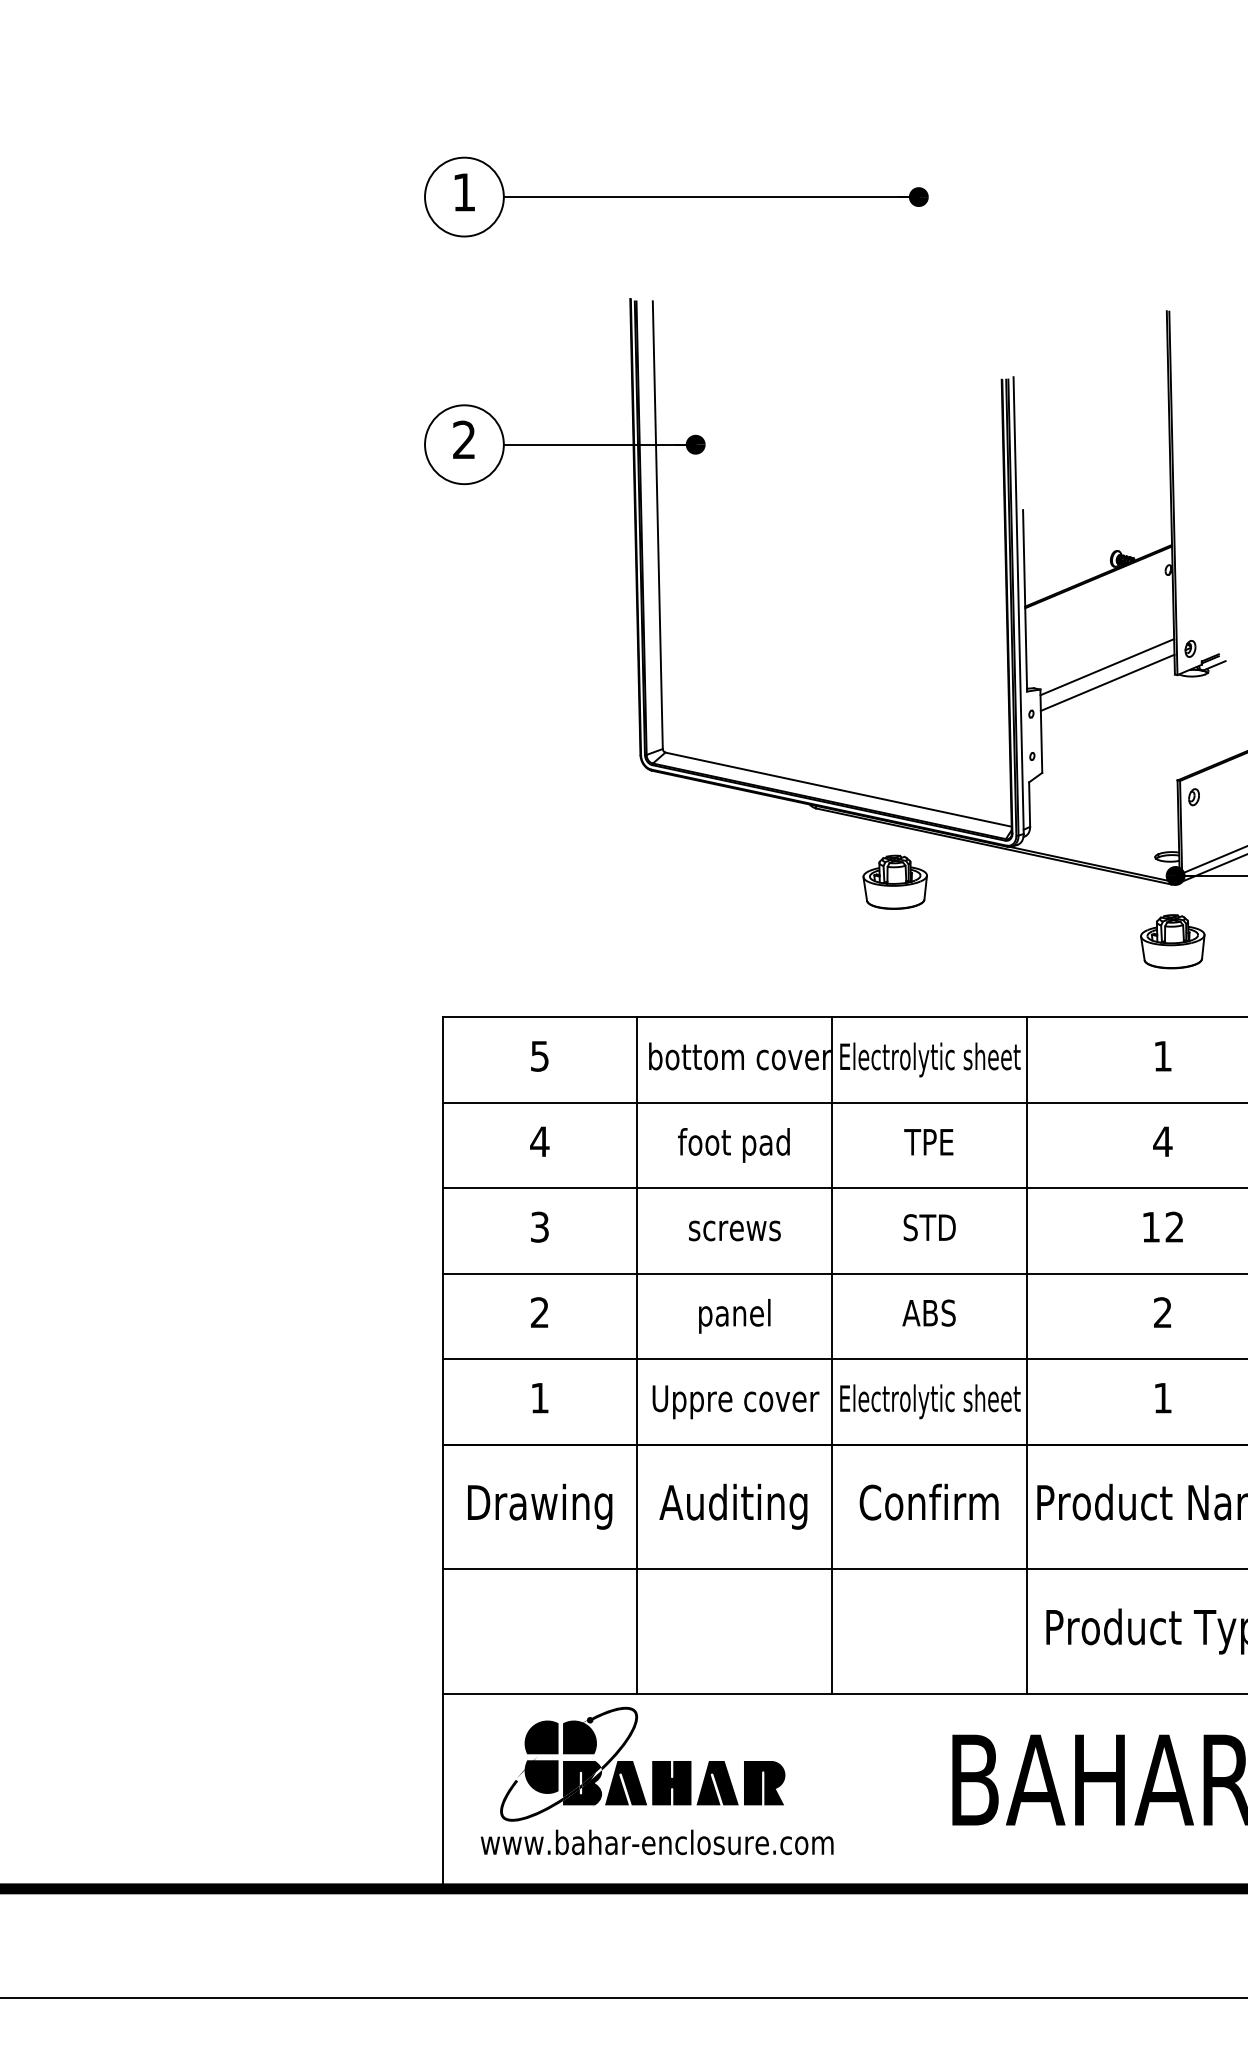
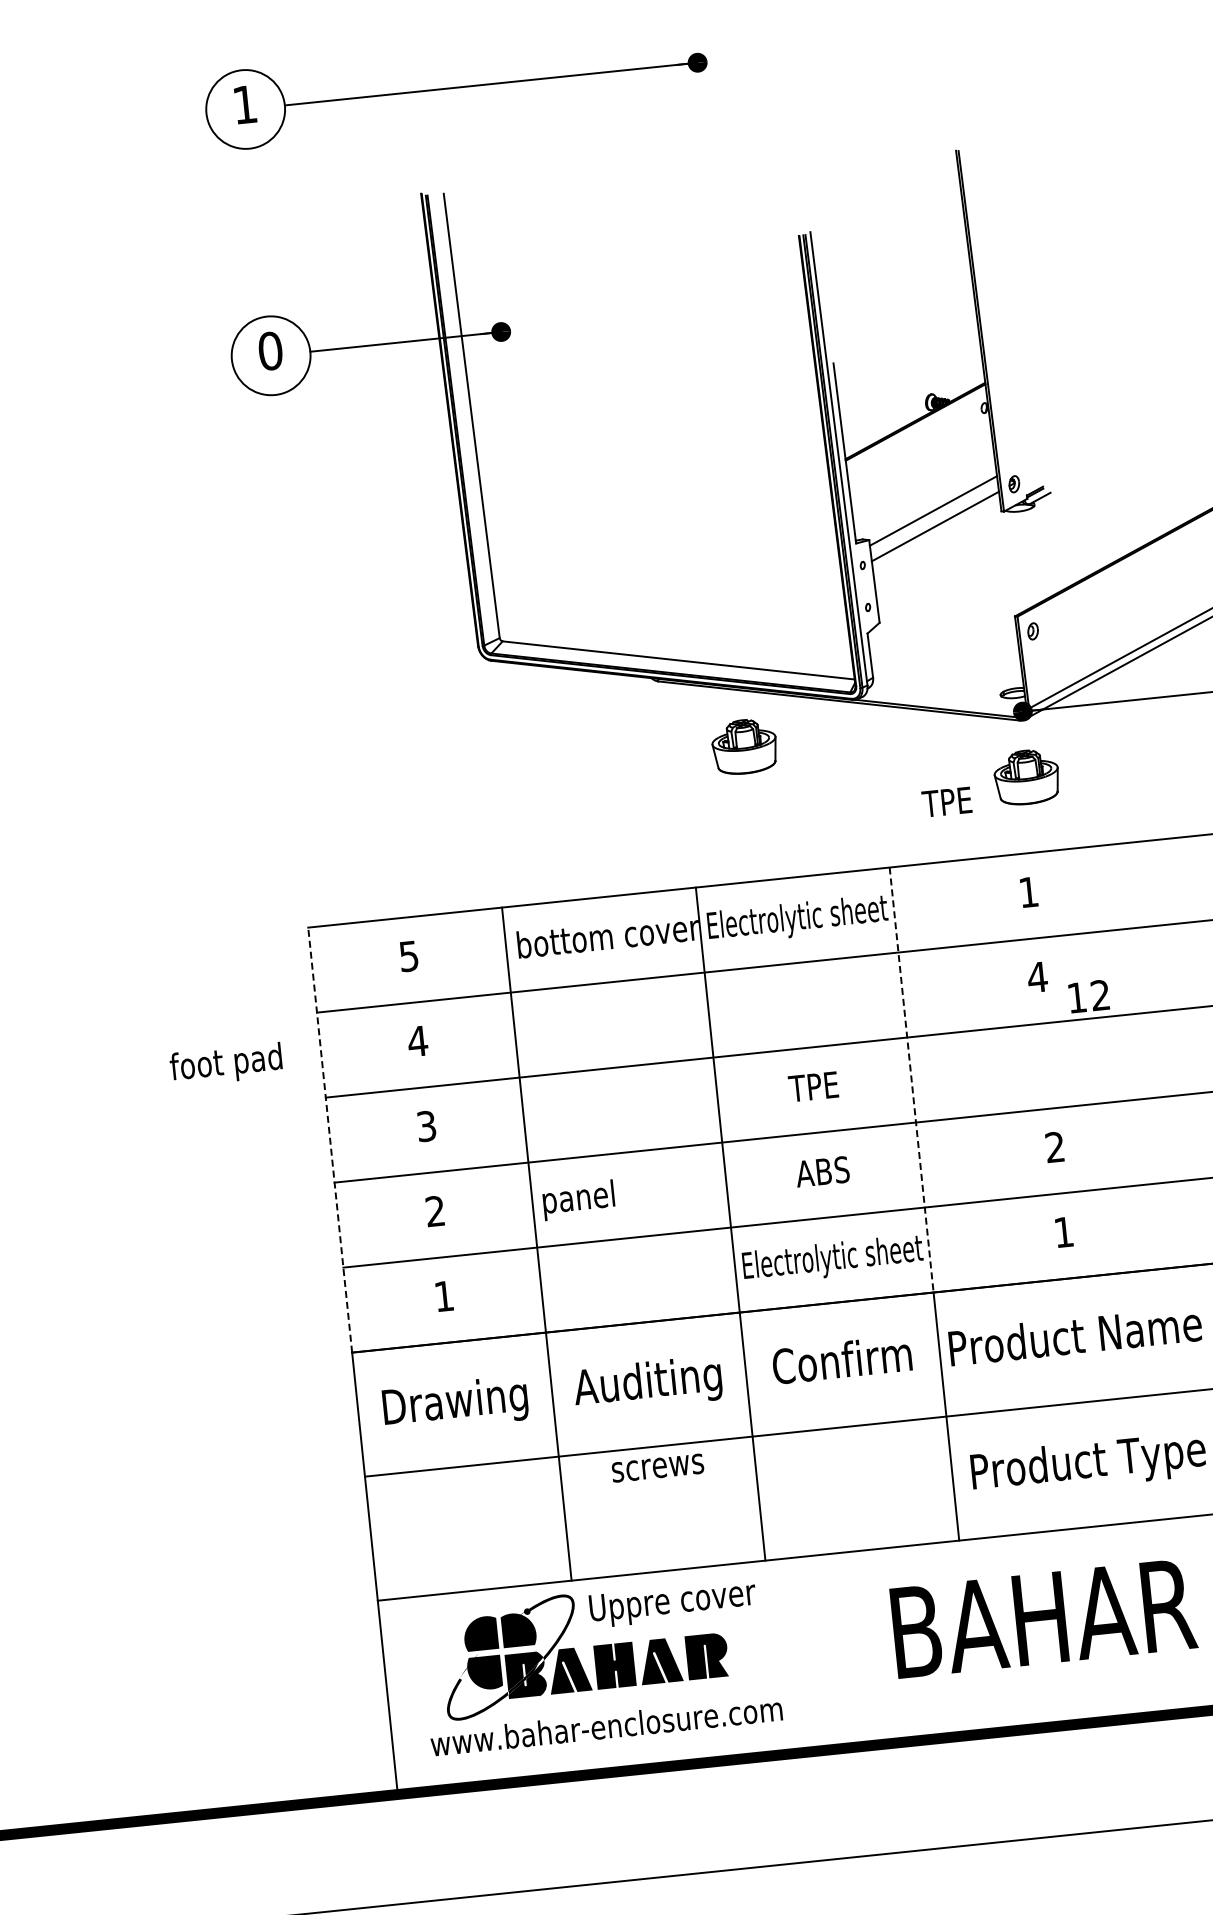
text: (464, 439) -> (270, 350), 2 -> 0
text: (928, 1142) -> (946, 802), moved
text: (733, 1145) -> (225, 1064), moved
text: (1162, 1226) -> (1088, 995), moved
text: (929, 1227) -> (814, 1086), STD -> TPE
line: (442, 1230) -> (330, 1139), solid -> dashed
text: (734, 1230) -> (657, 1467), moved
line: (1027, 1230) -> (911, 1079), solid -> dashed
text: (734, 1316) -> (578, 1200), moved
text: (735, 1402) -> (672, 1603), moved

